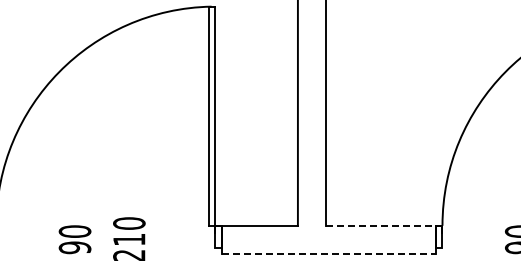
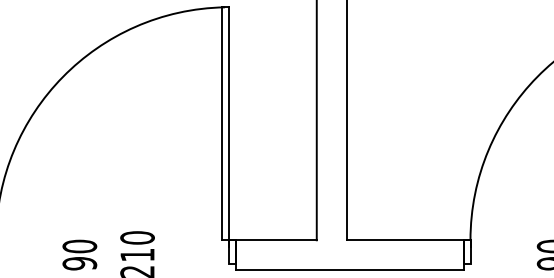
line: (381, 225) -> (405, 240), dashed -> solid
line: (329, 254) -> (350, 270), dashed -> solid

